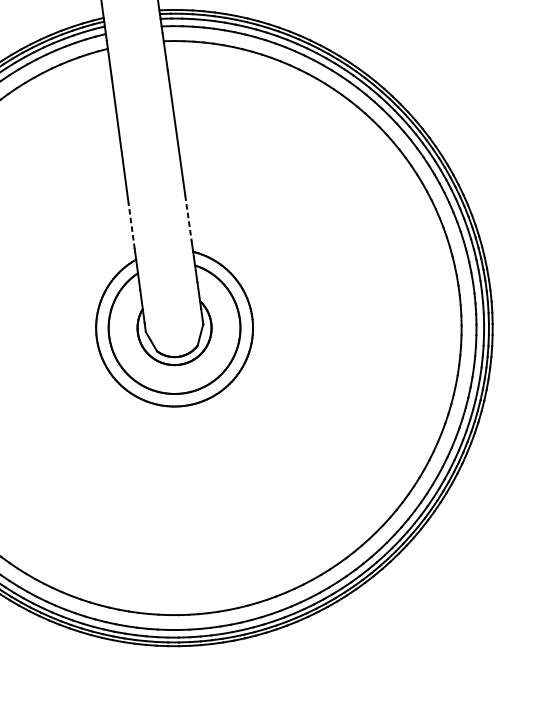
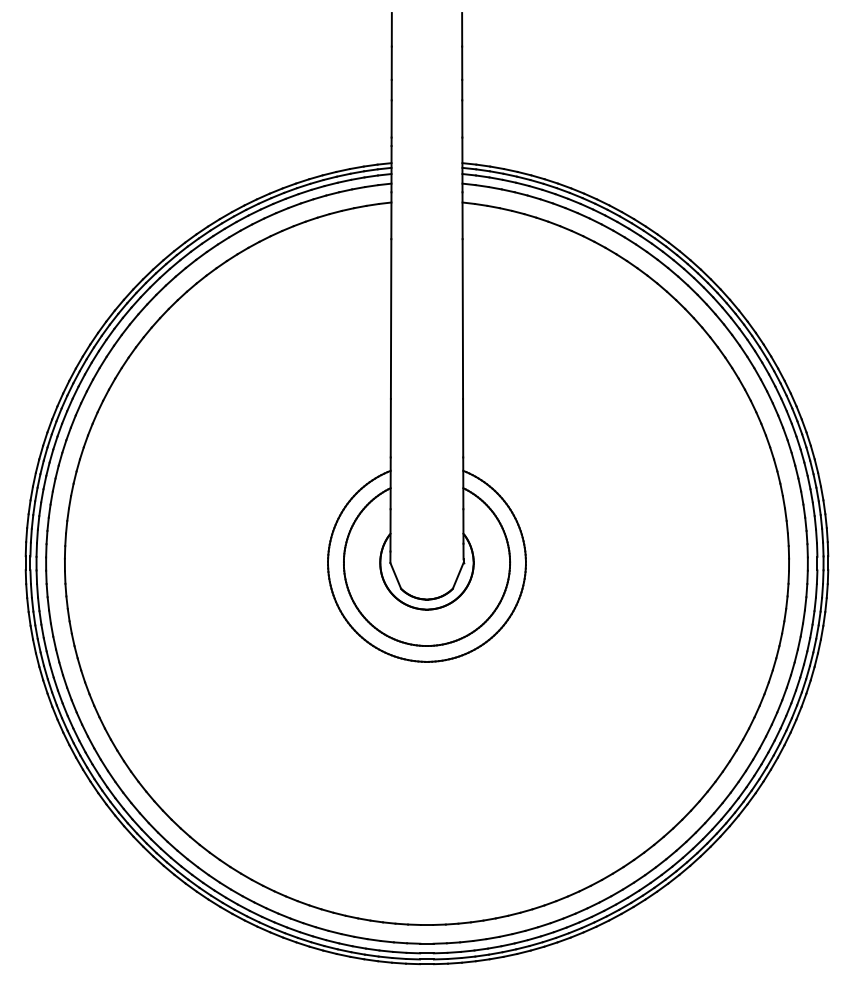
line: (188, 218) -> (463, 428), dashed -> solid
line: (131, 225) -> (390, 427), dashed -> solid

